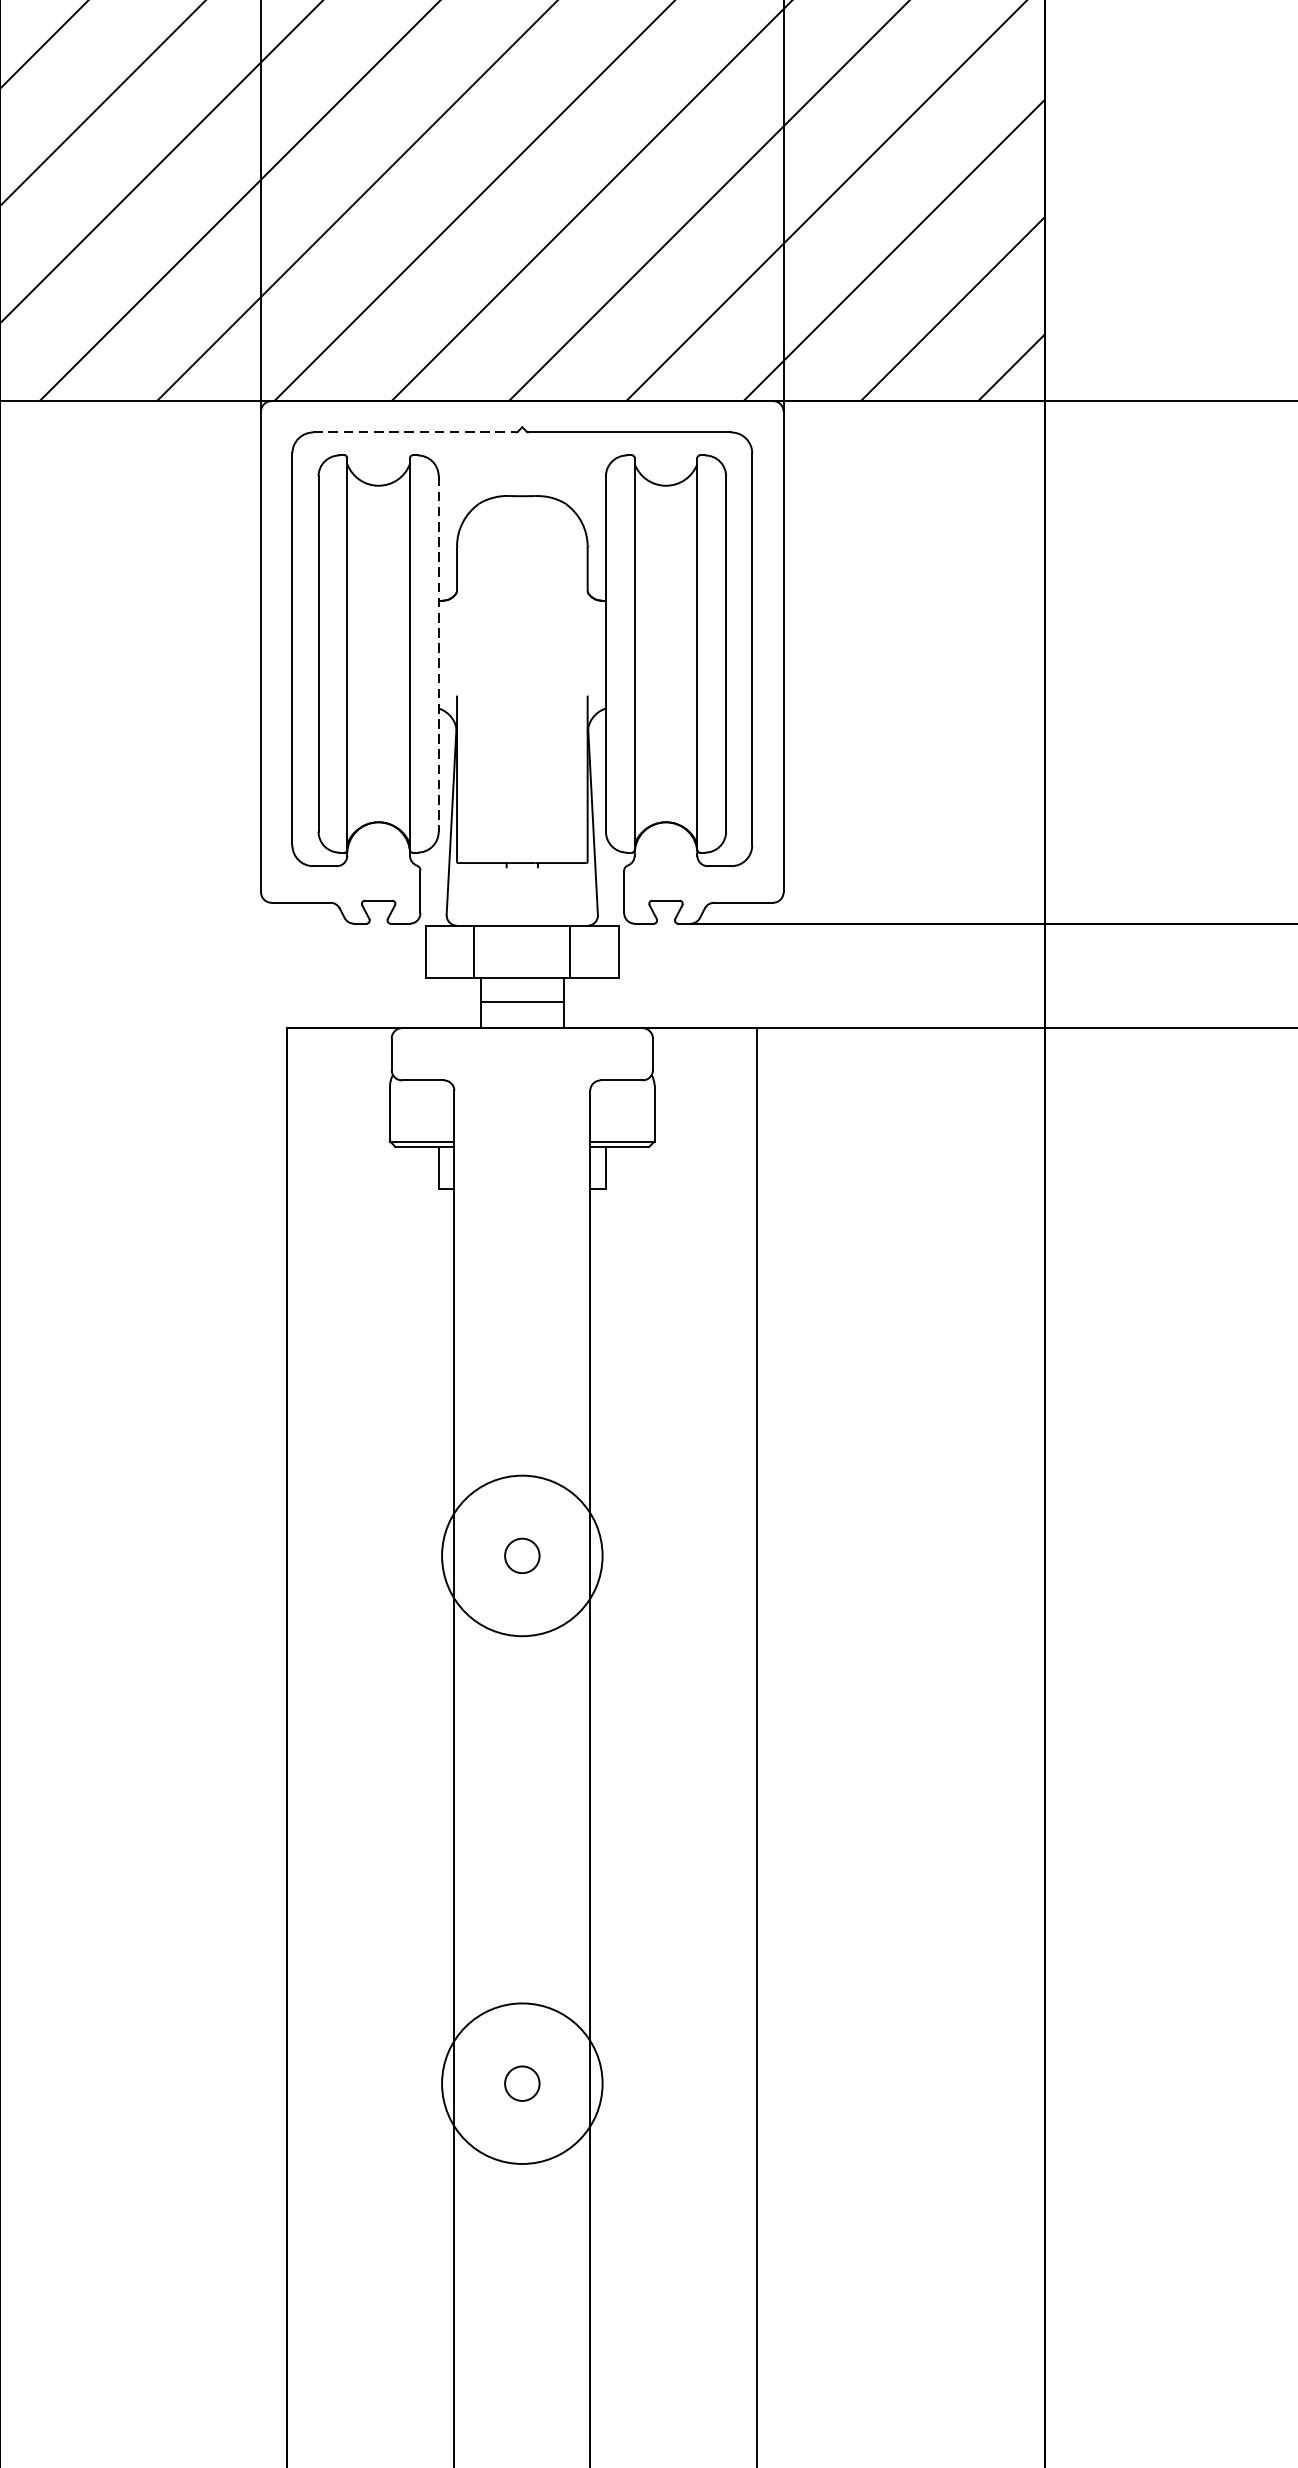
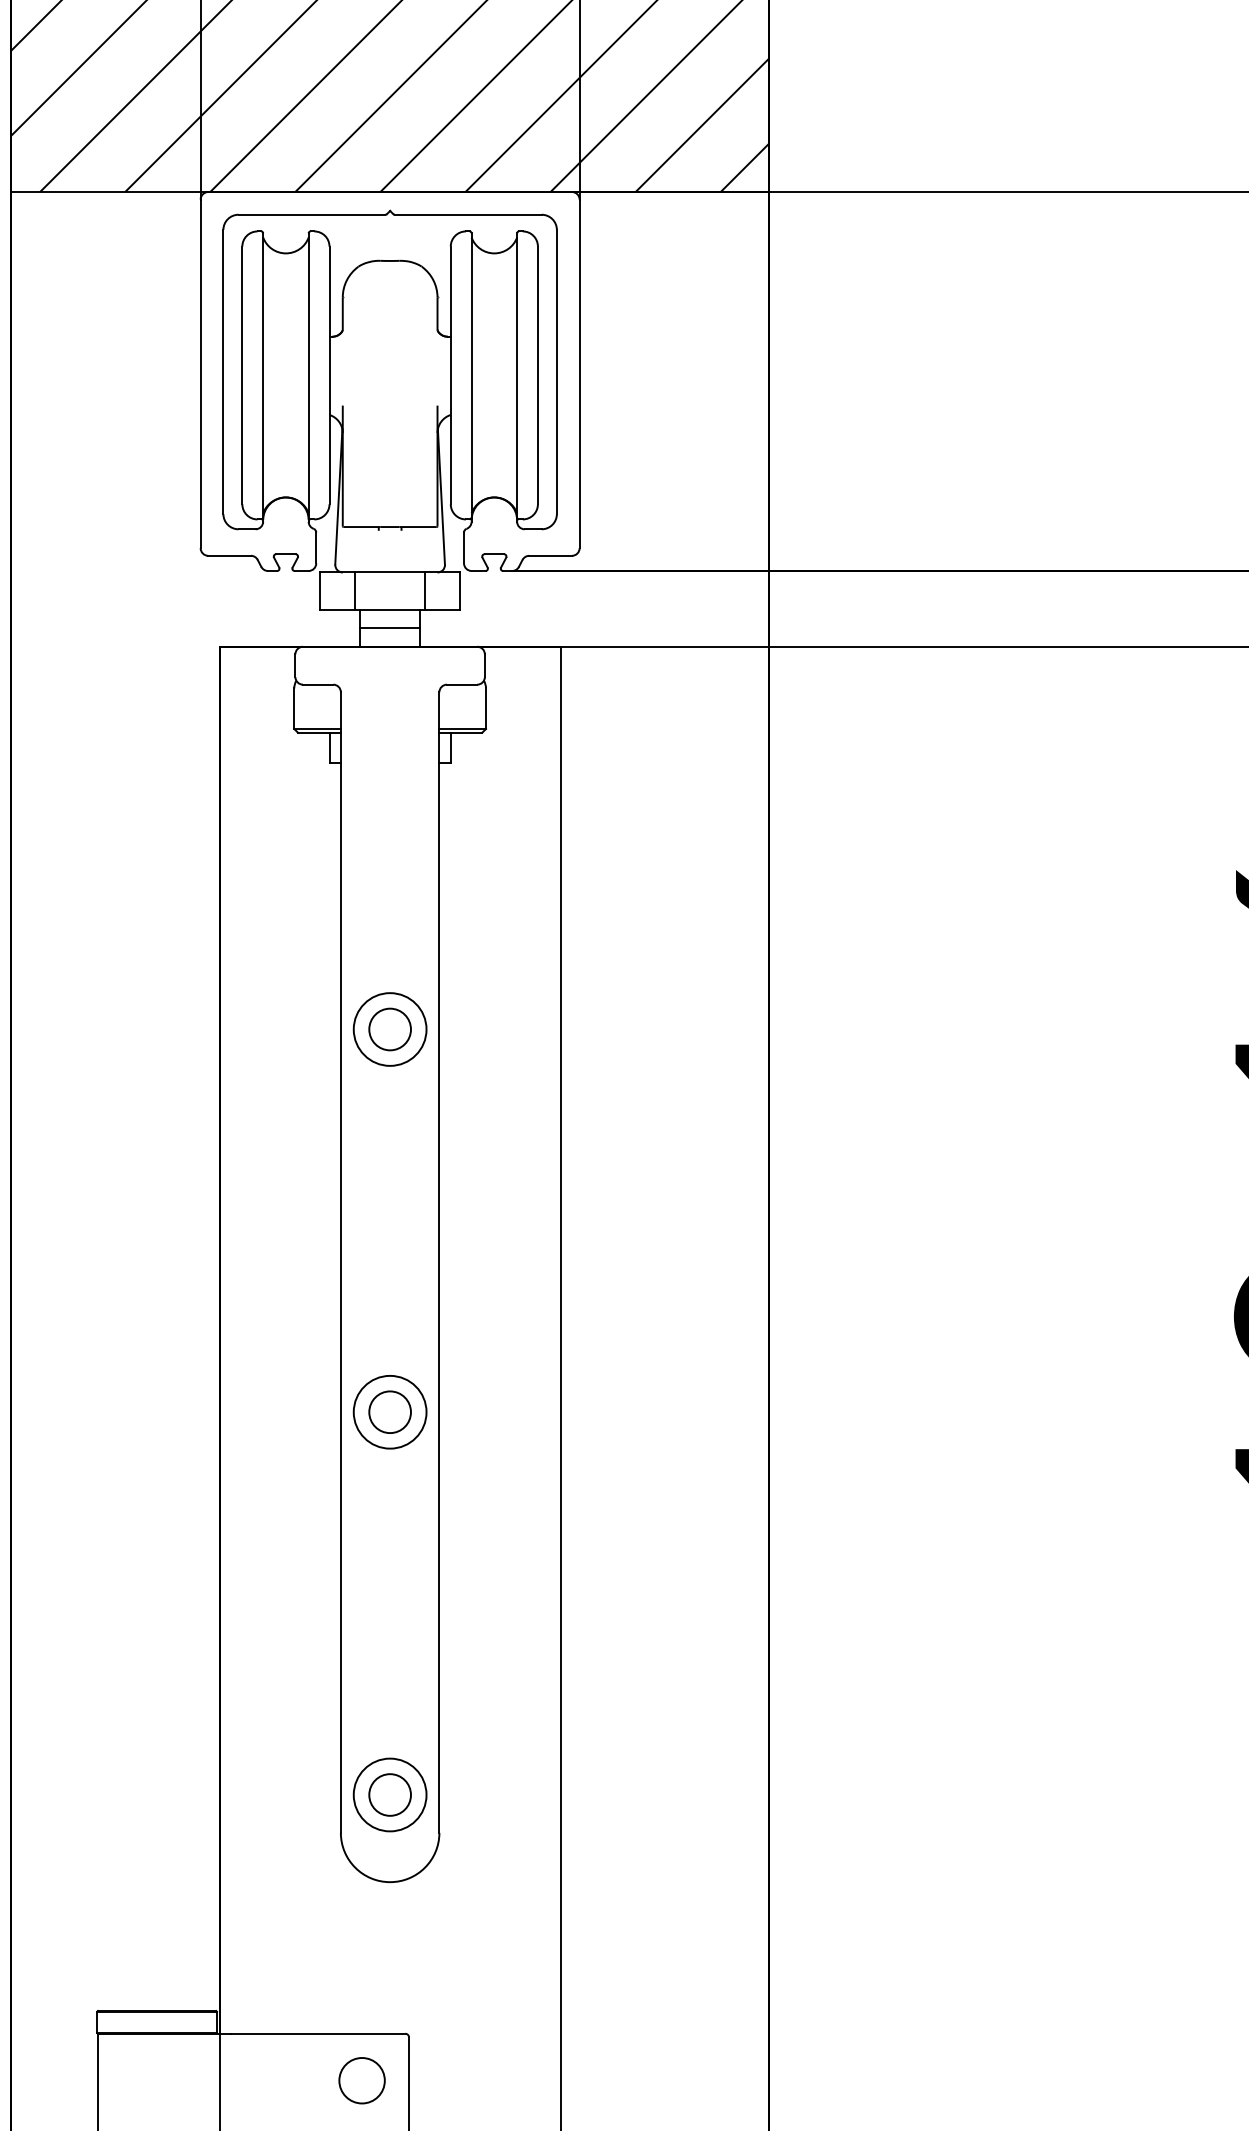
line: (415, 432) -> (312, 214), dashed -> solid
line: (438, 654) -> (329, 375), dashed -> solid
circle: (521, 1555) -> (389, 1029), size x0.62
circle: (521, 1555) -> (389, 1029), size x1.67
circle: (521, 2082) -> (389, 1411), size x0.62
circle: (521, 2084) -> (389, 1412), size x1.67

